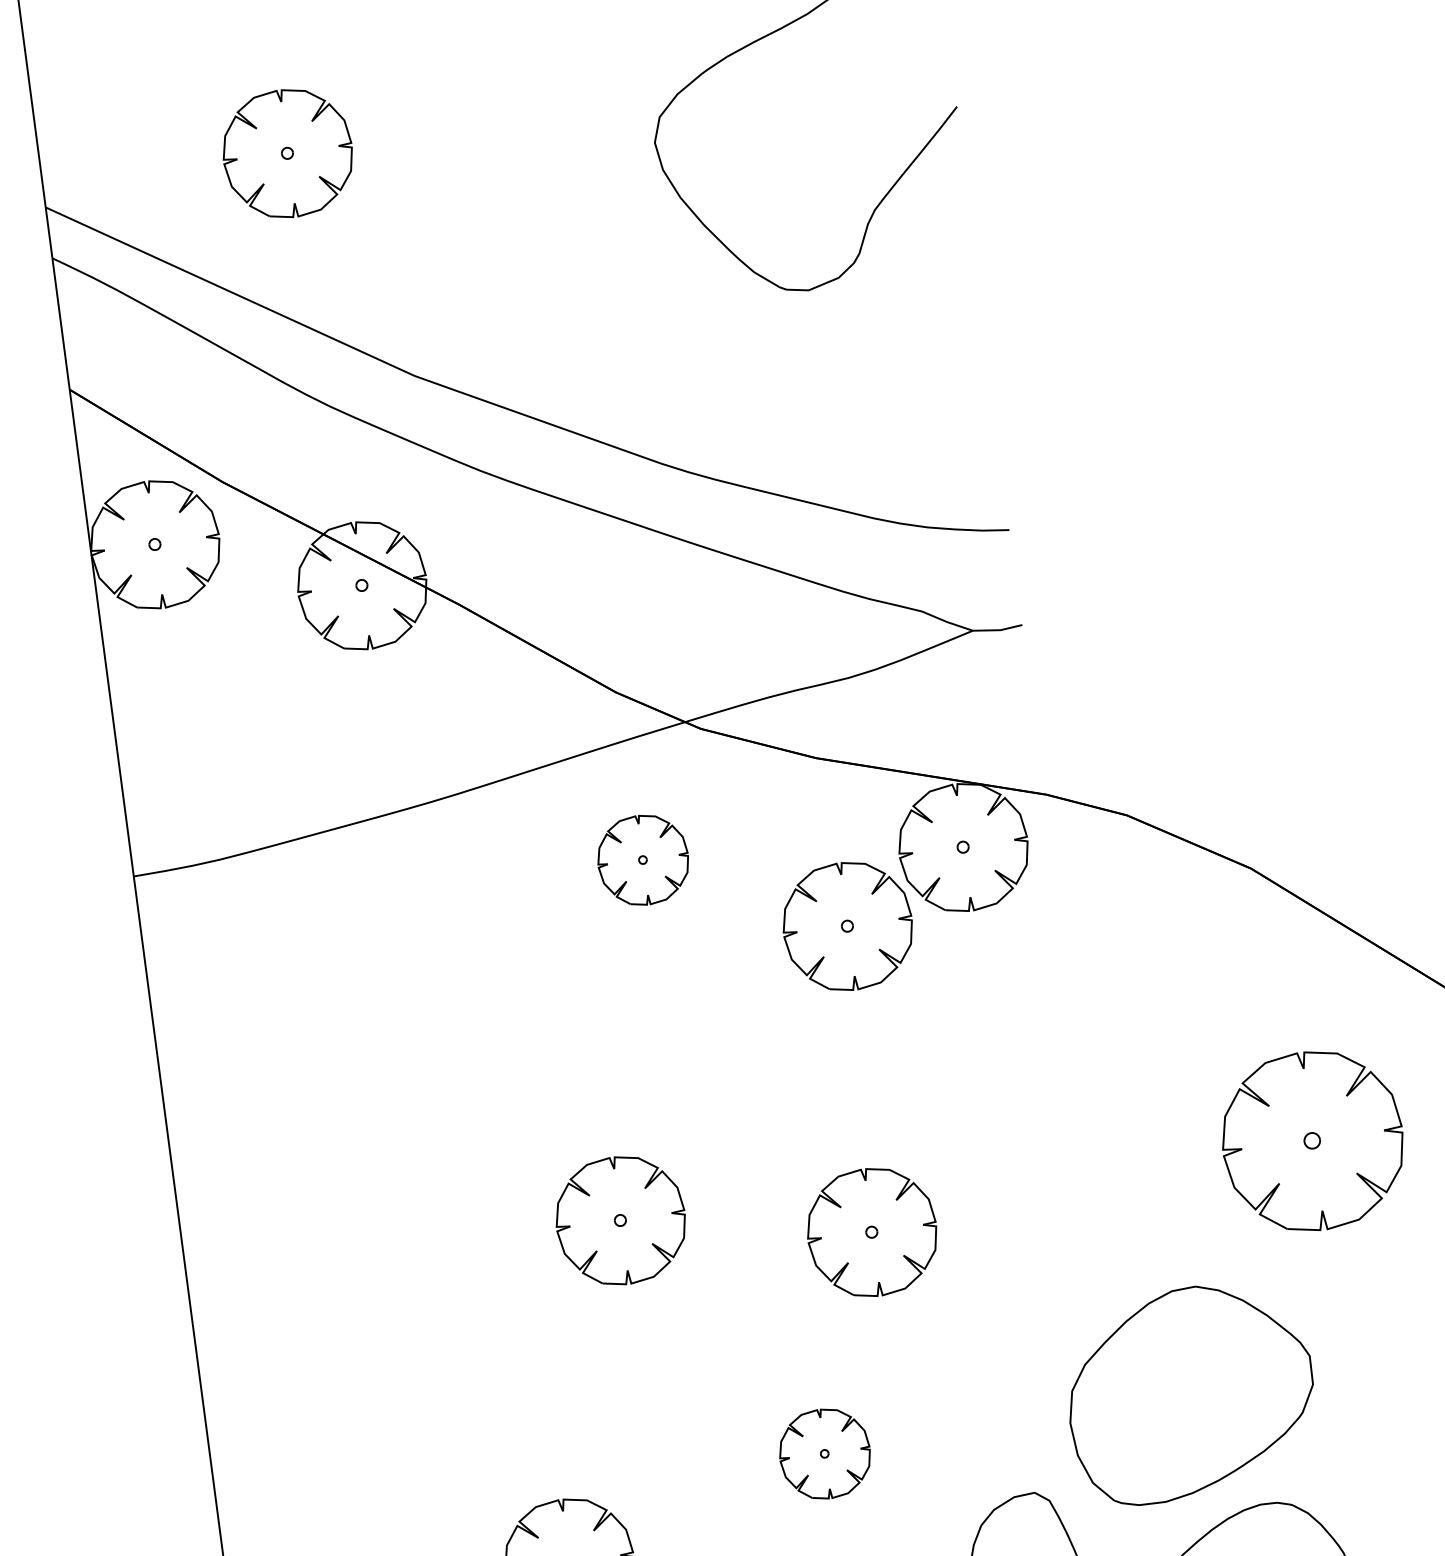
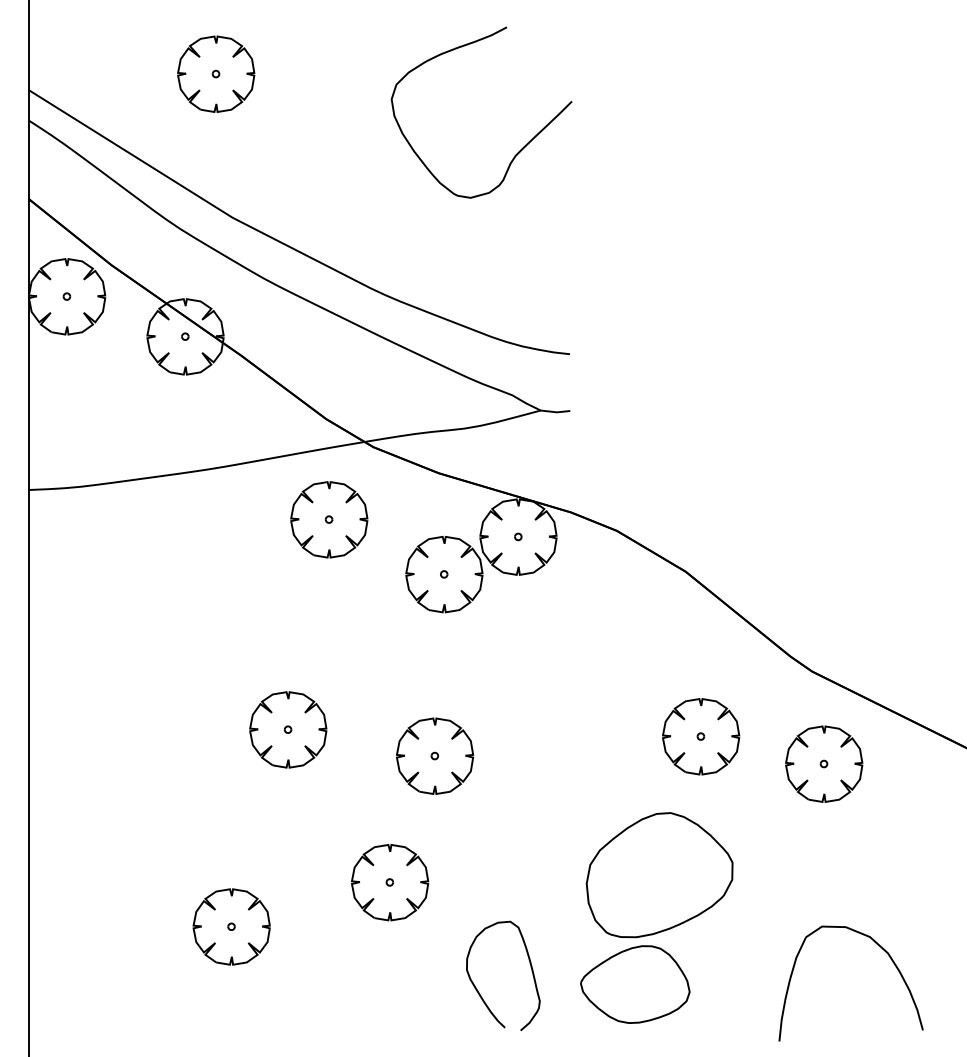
part: (288, 152) -> (216, 73), moved
part: (643, 859) -> (329, 519), size x1.43
part: (1313, 1140) -> (701, 736), size x0.71
part: (1190, 1393) -> (659, 875), moved
part: (825, 1453) -> (390, 882), size x1.43

